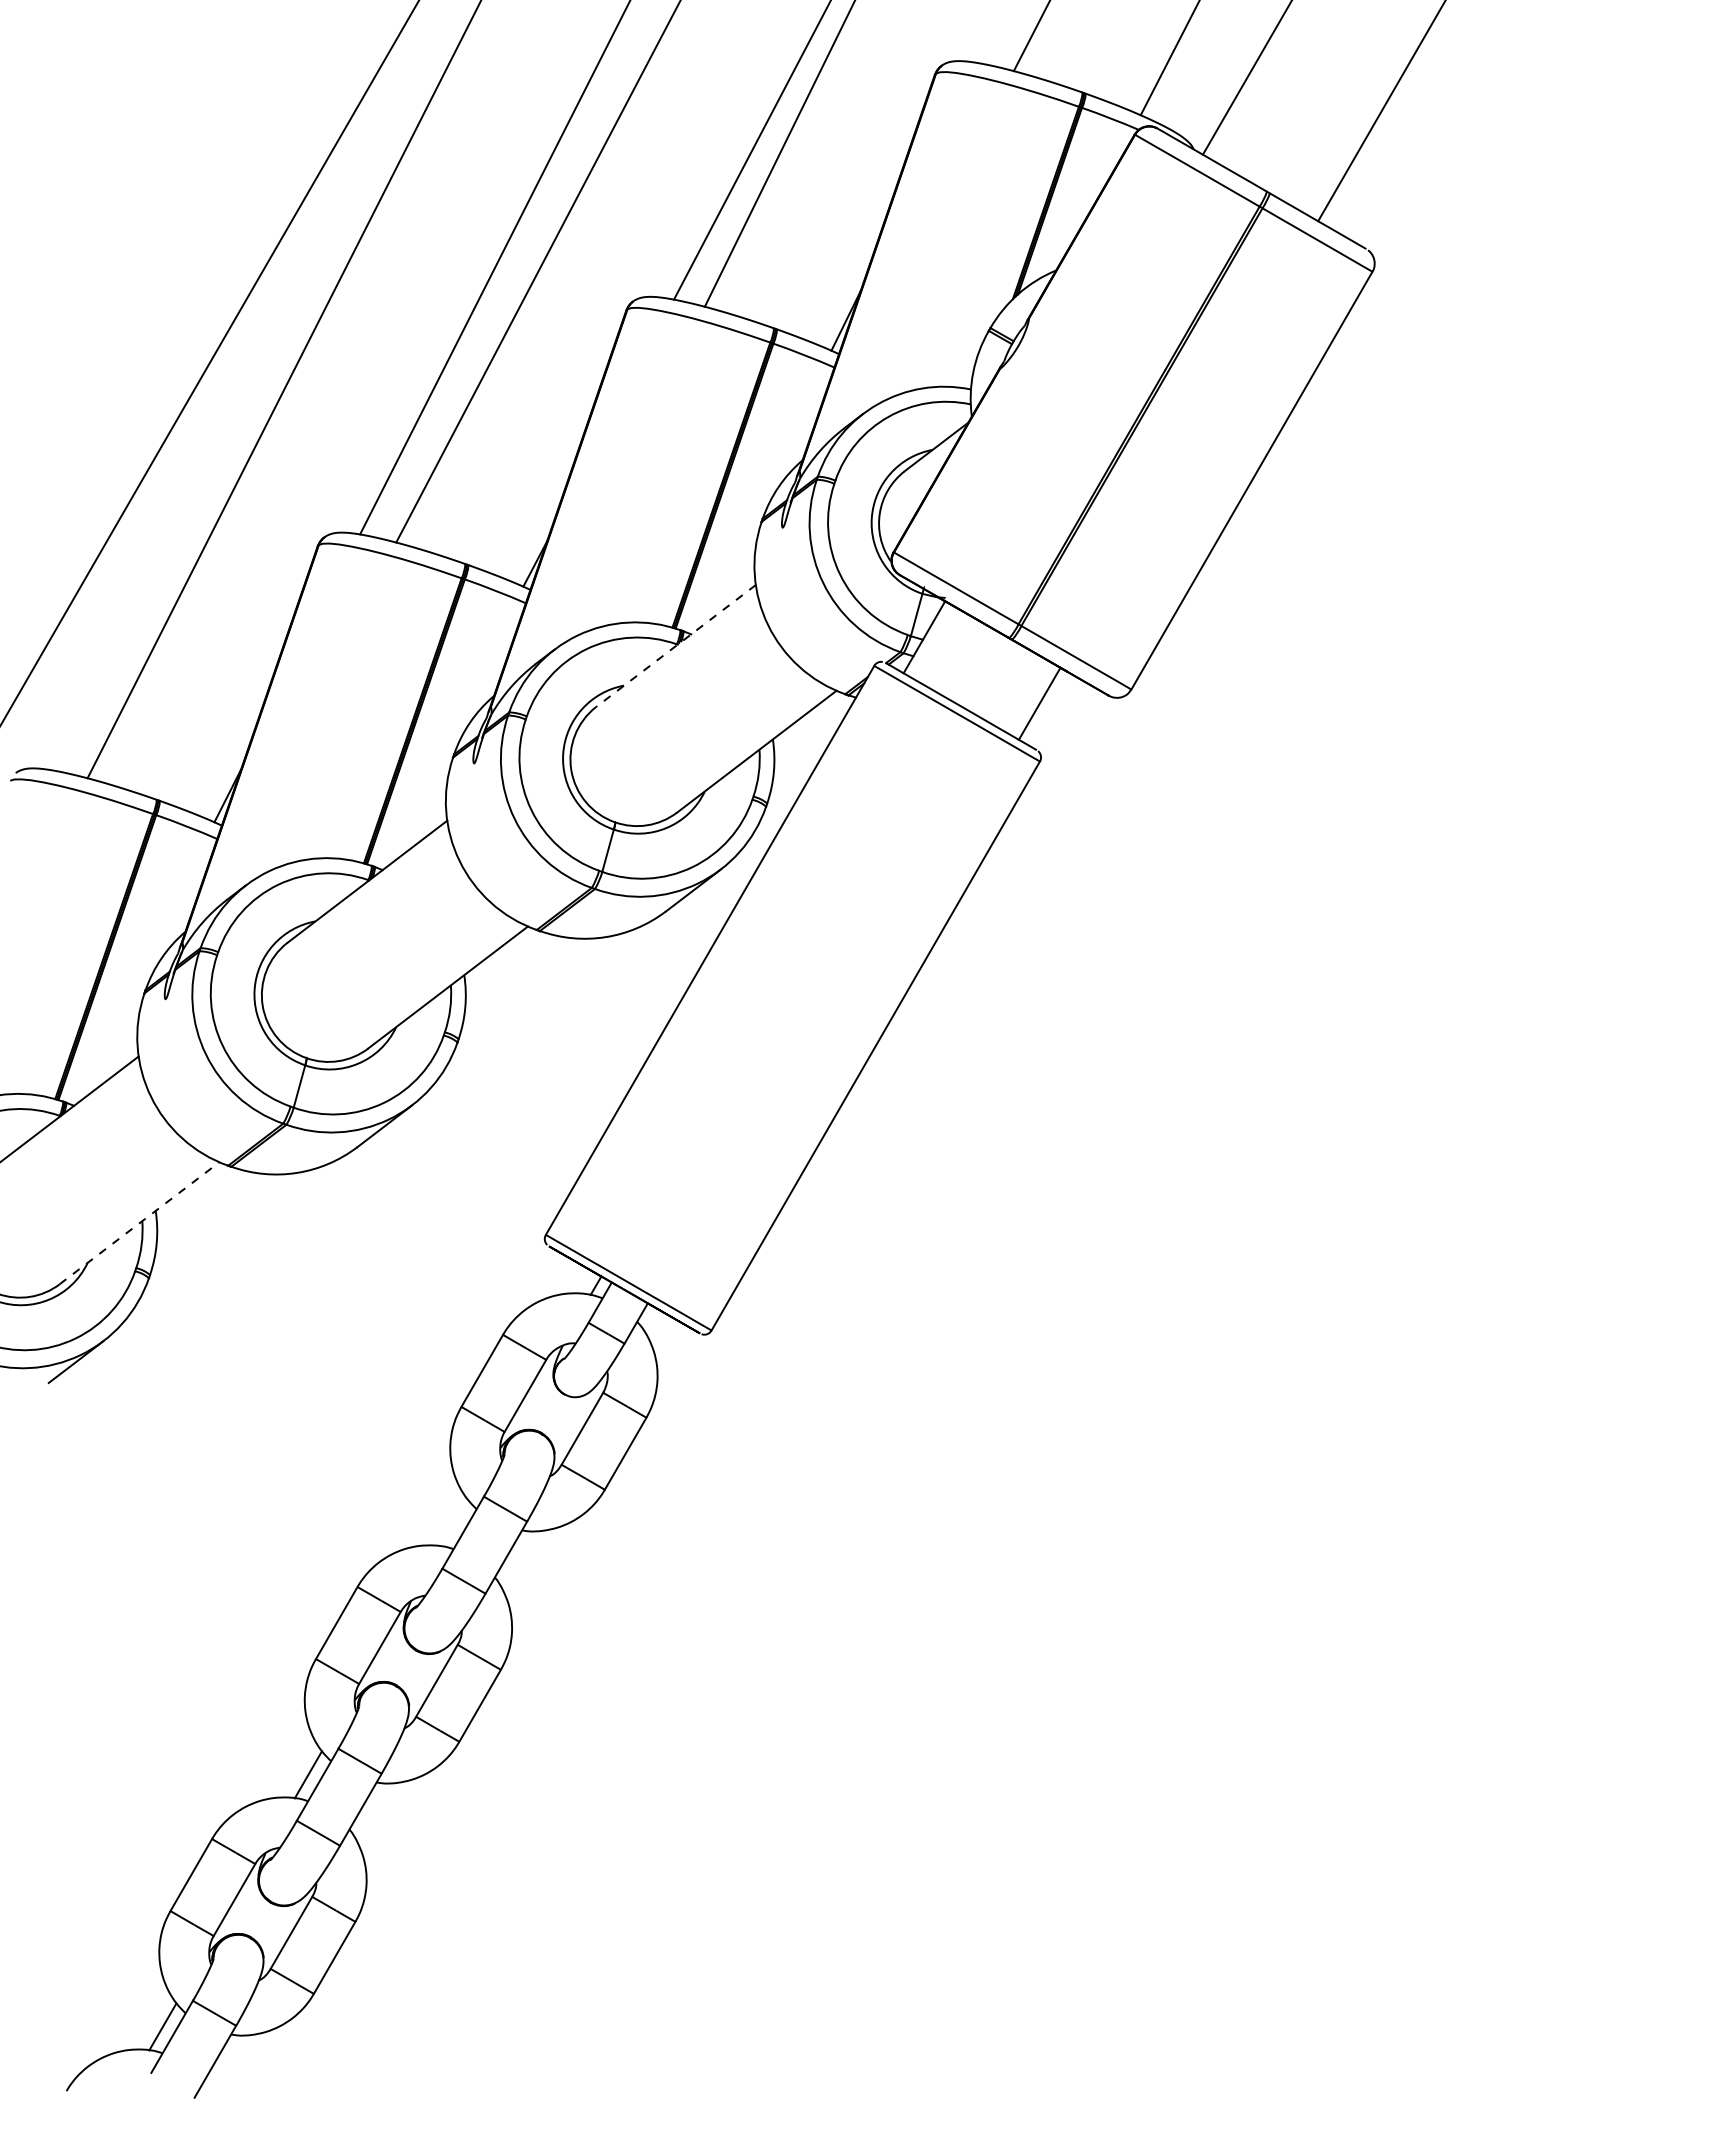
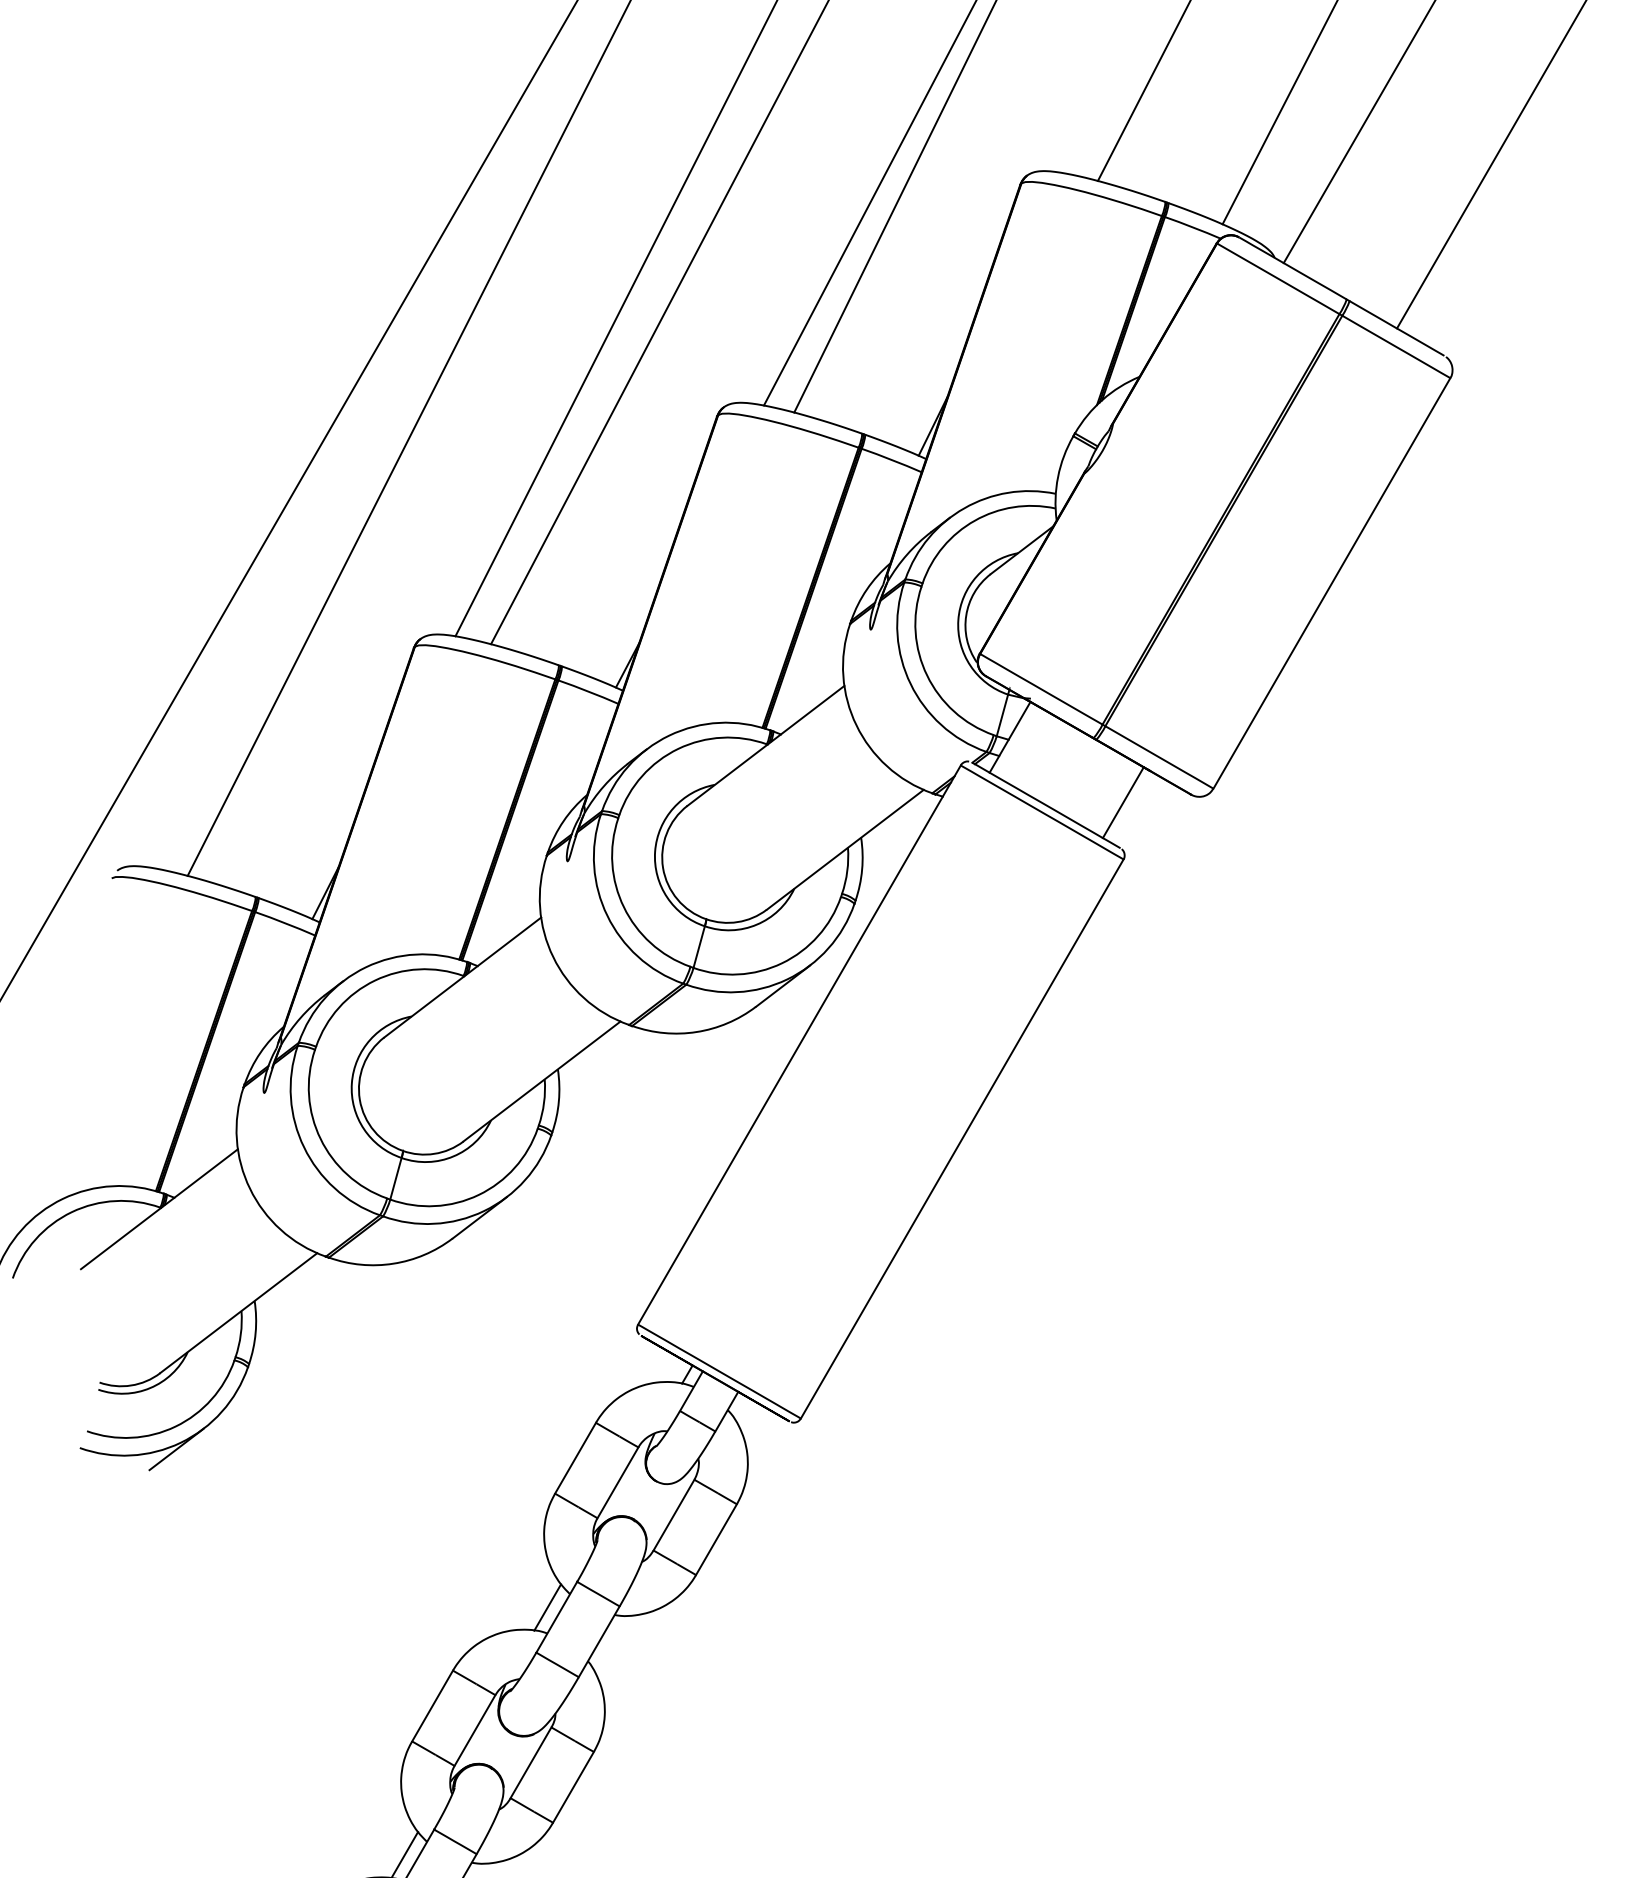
line: (676, 646) -> (766, 746), dashed -> solid
line: (139, 1222) -> (238, 1312), dashed -> solid
line: (453, 1522) -> (547, 1607), added

